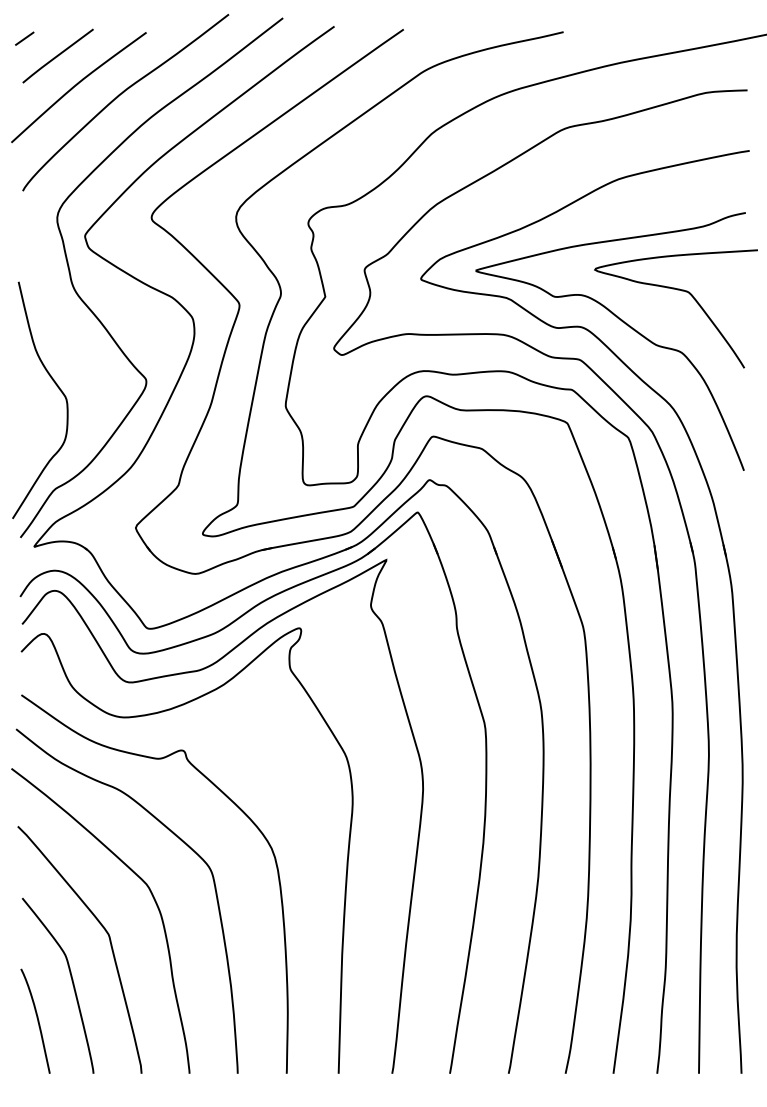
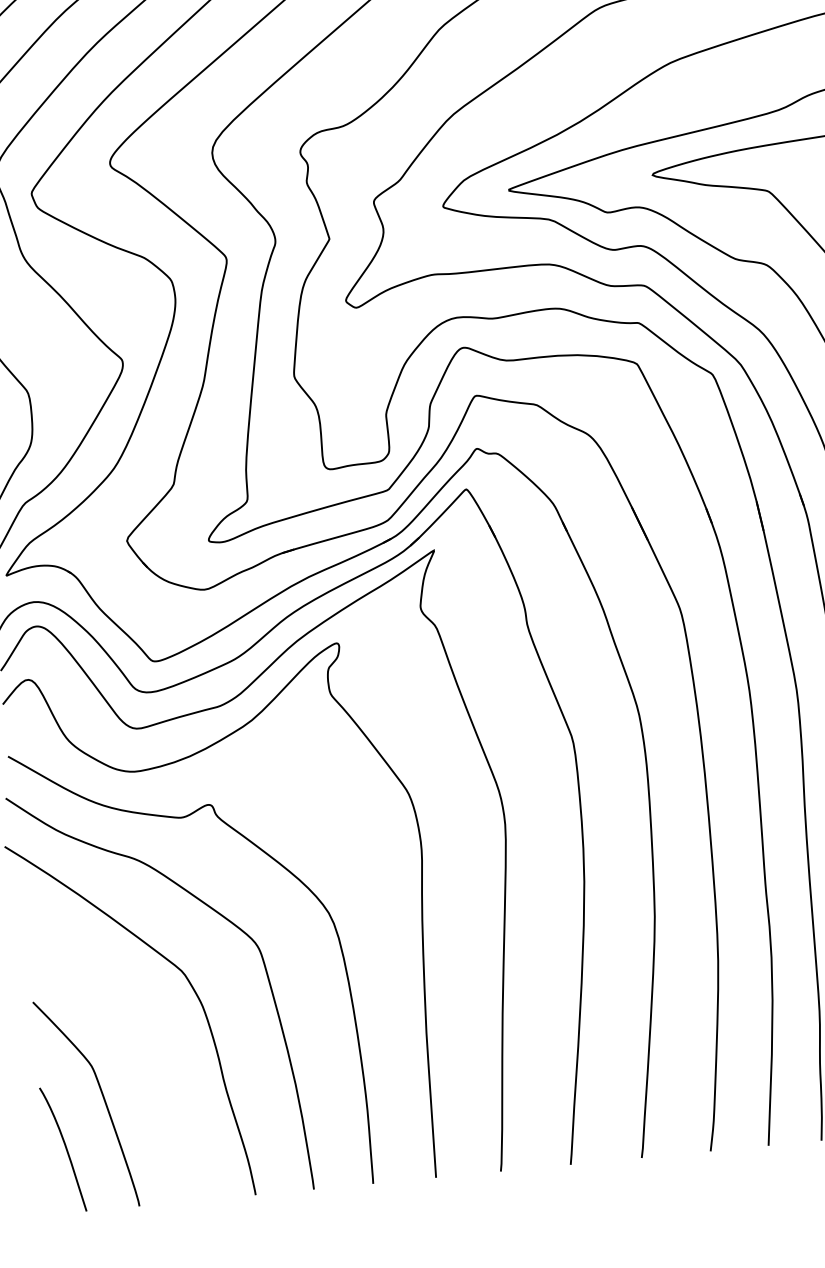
curve: (109, 942) -> (143, 1045), removed

